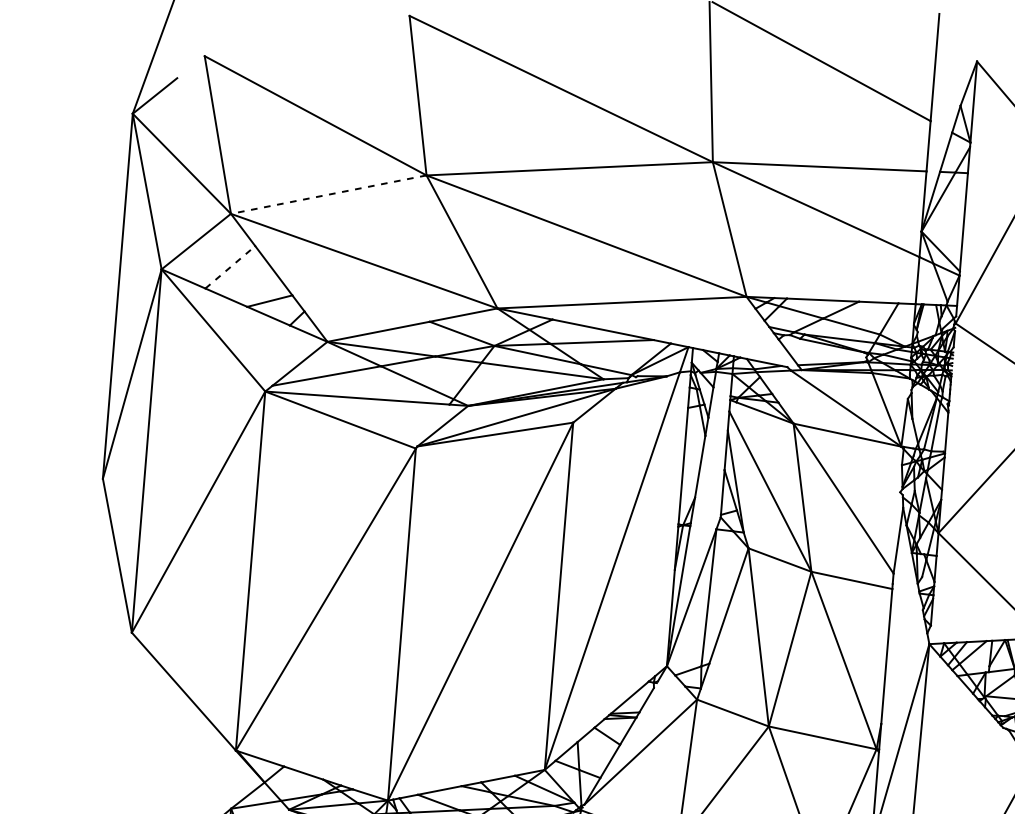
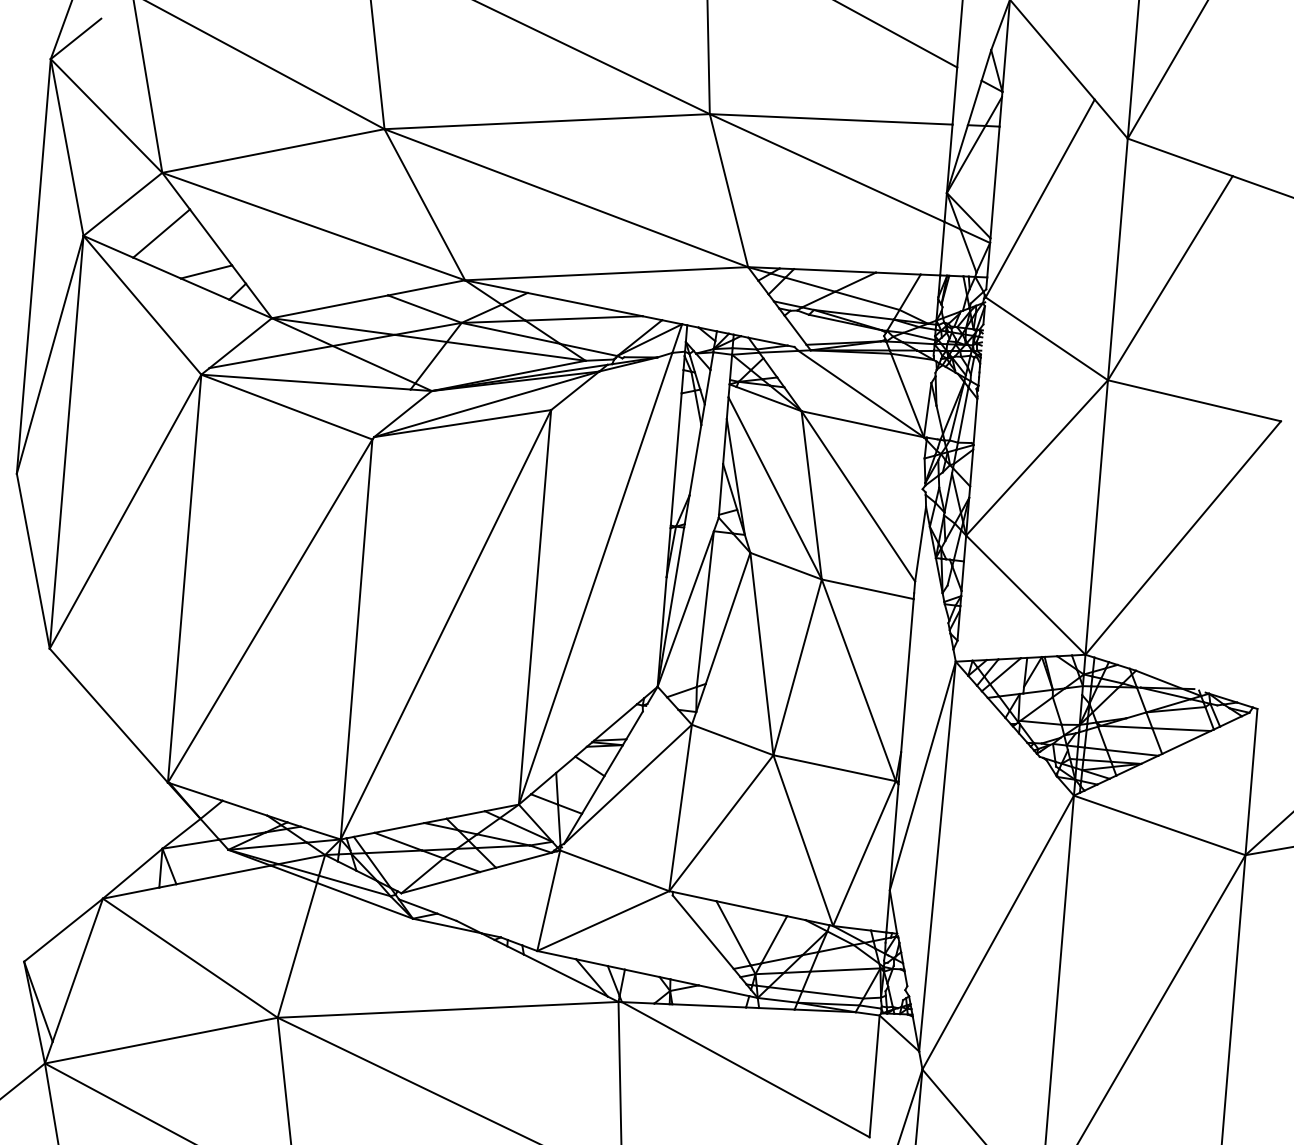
line: (327, 195) -> (272, 151), dashed -> solid
line: (231, 267) -> (162, 233), dashed -> solid

